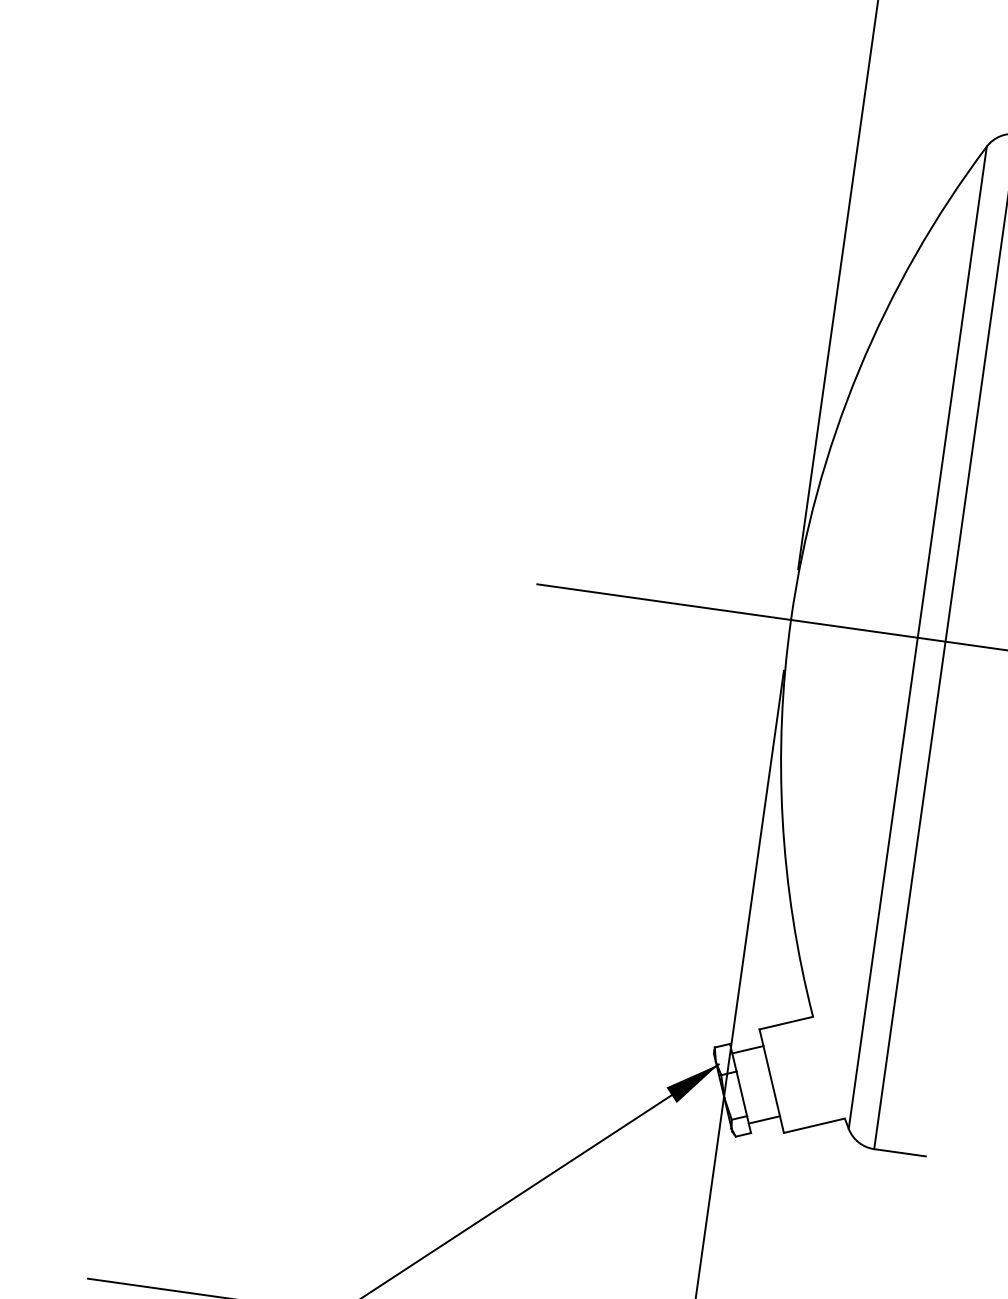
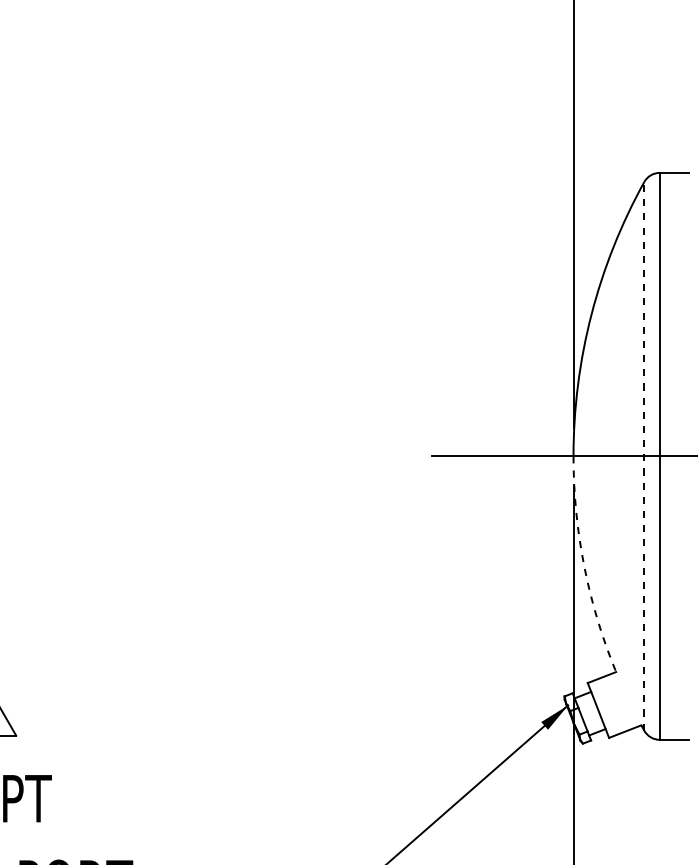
line: (918, 636) -> (644, 455), solid -> dashed
arc: (783, 819) -> (584, 566), solid -> dashed

